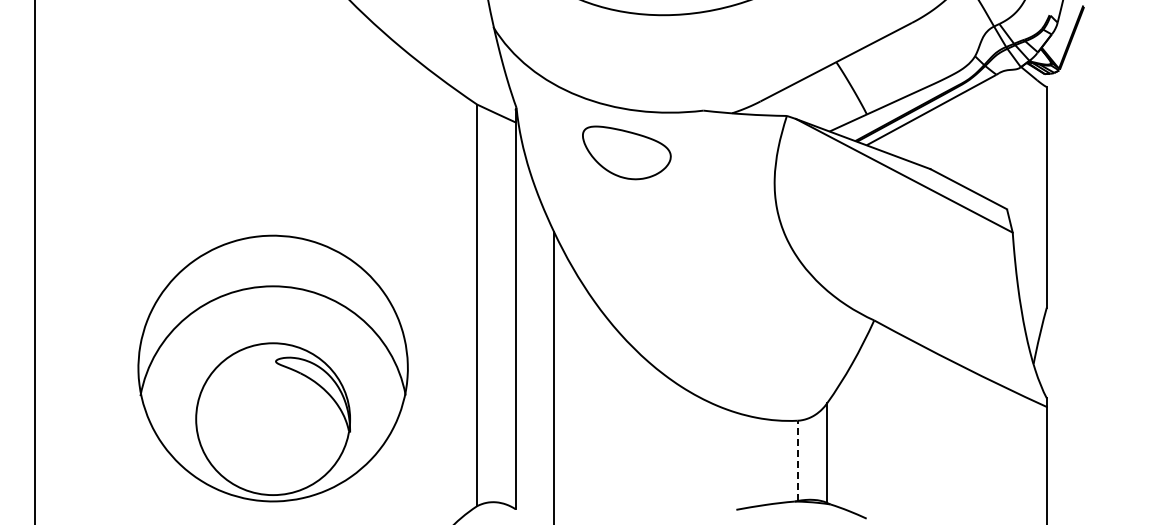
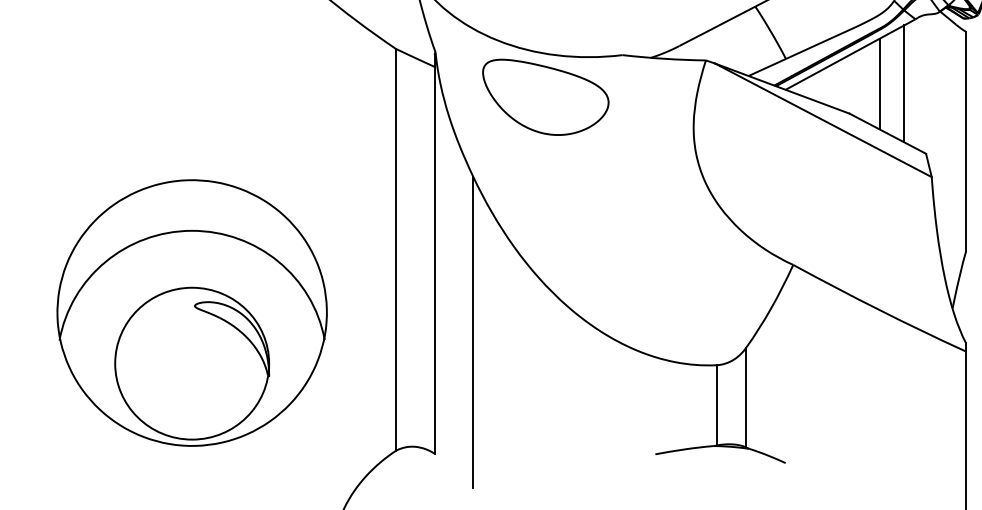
line: (984, 138) -> (903, 82), added
line: (960, 139) -> (879, 83), added
part: (626, 152) -> (545, 96), size x1.43
line: (797, 460) -> (716, 404), dashed -> solid

